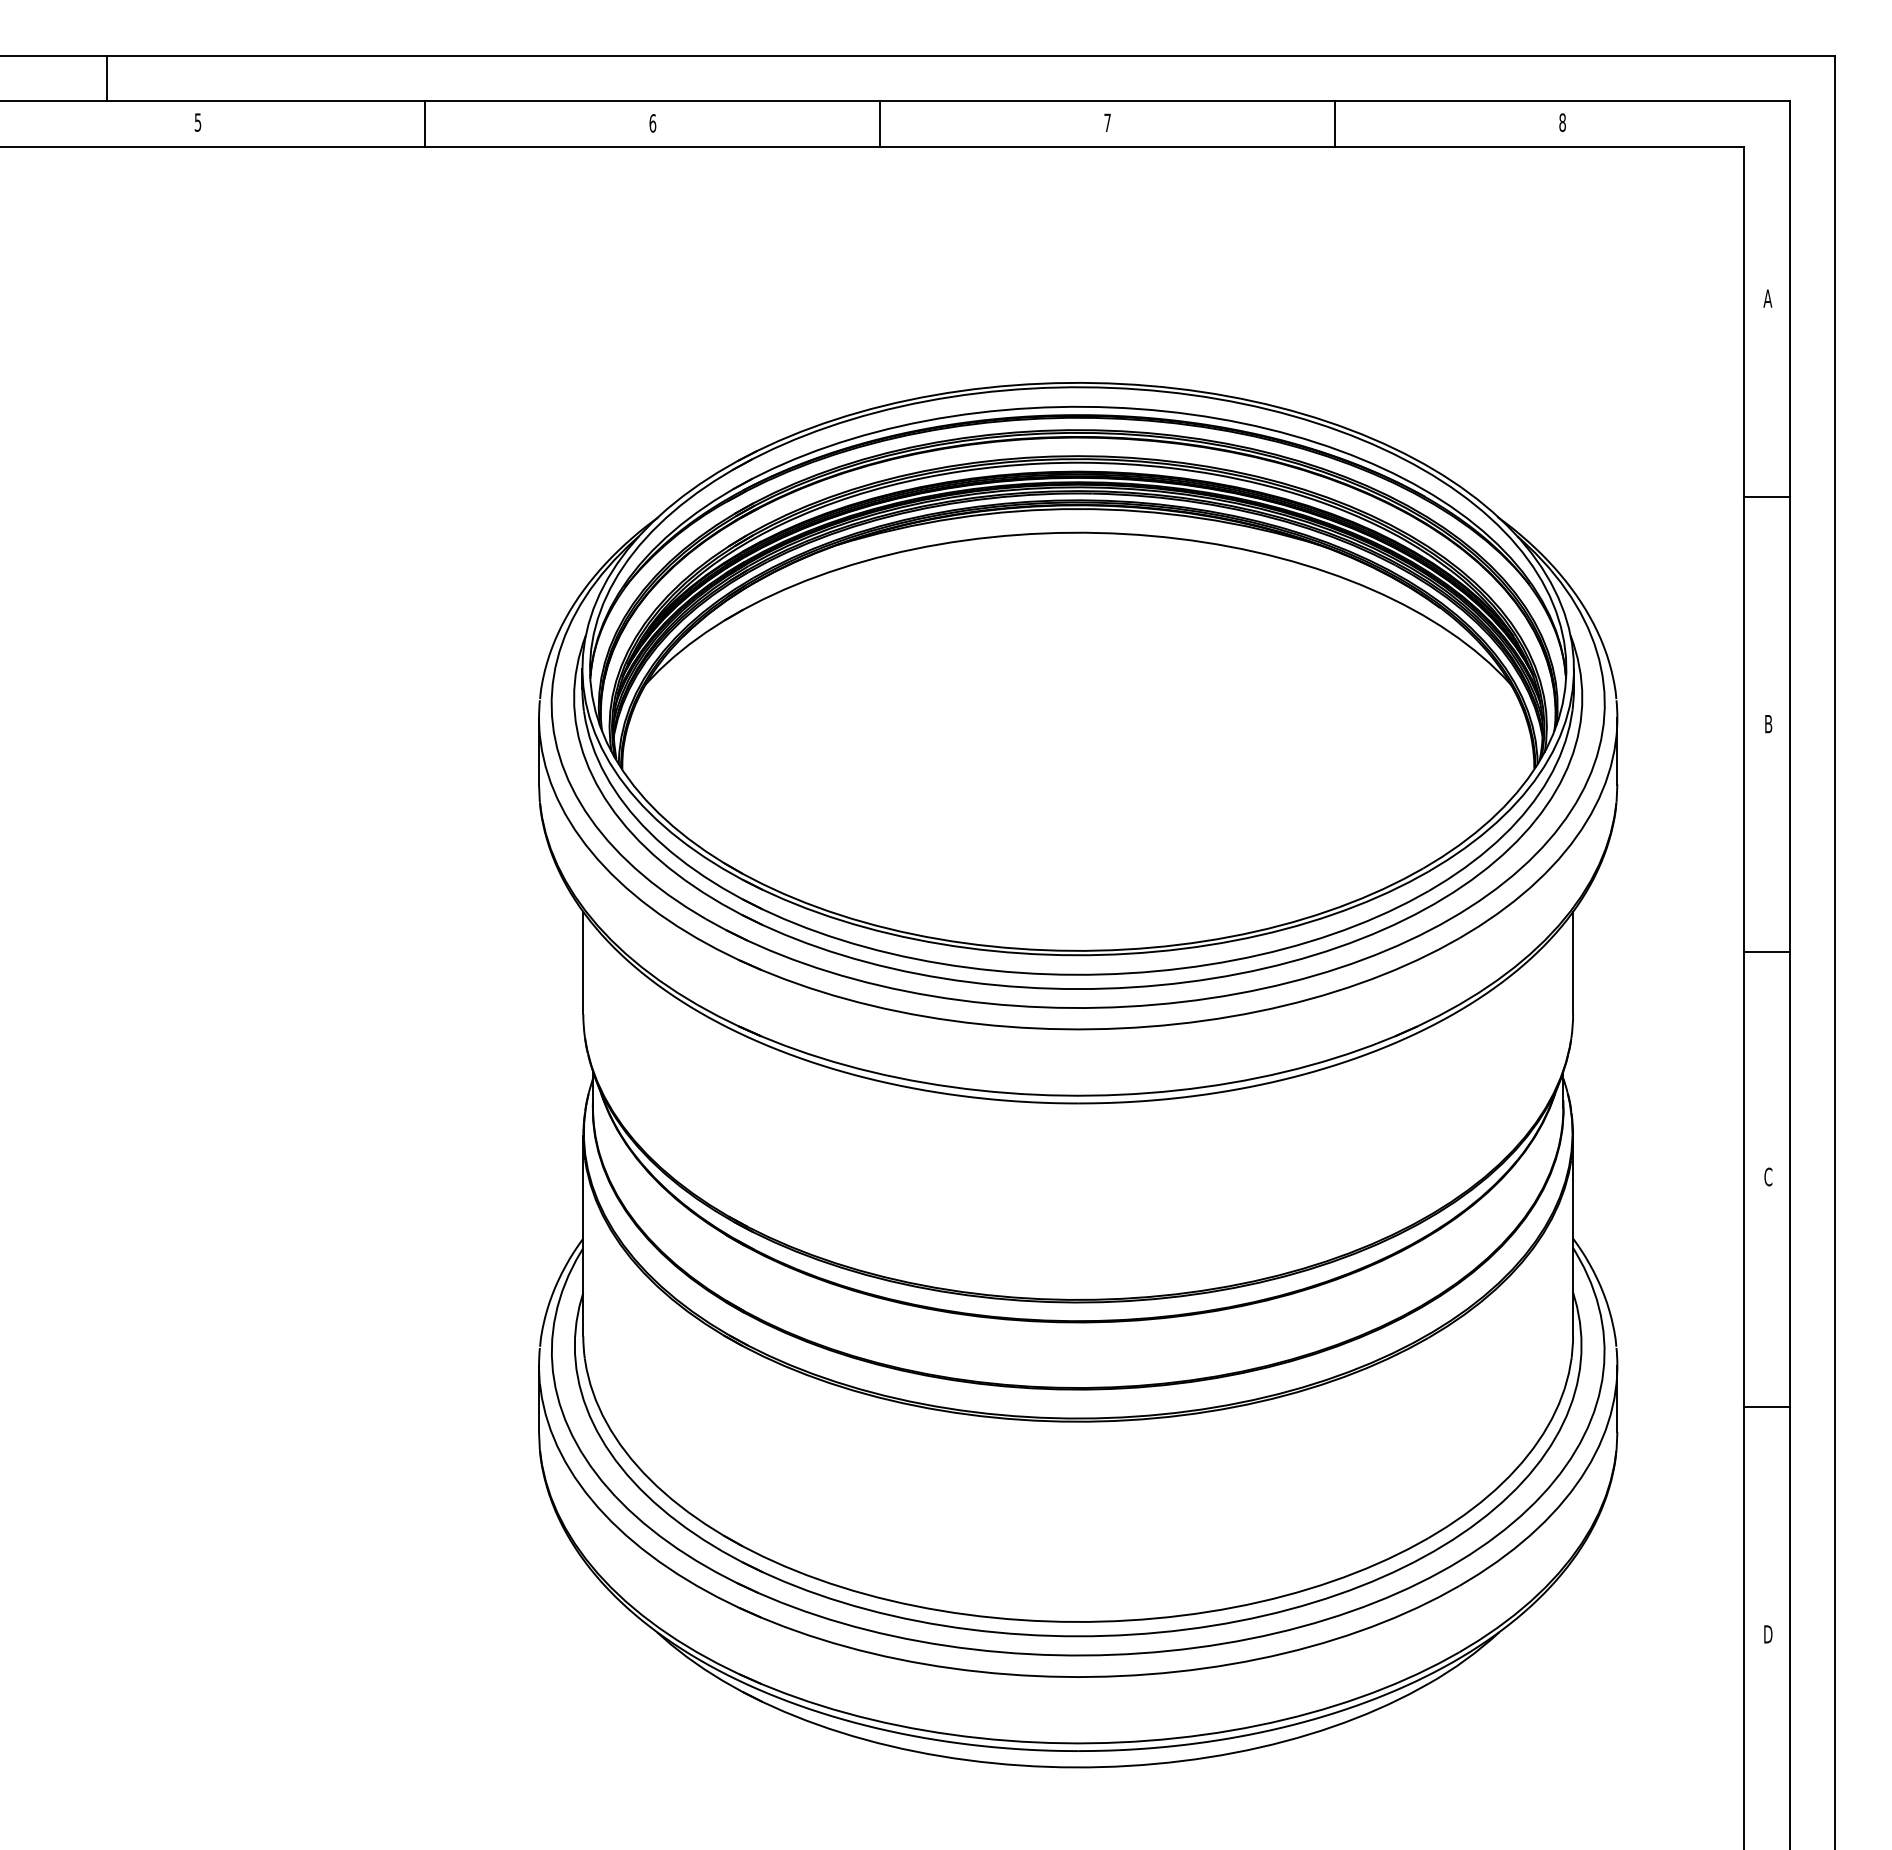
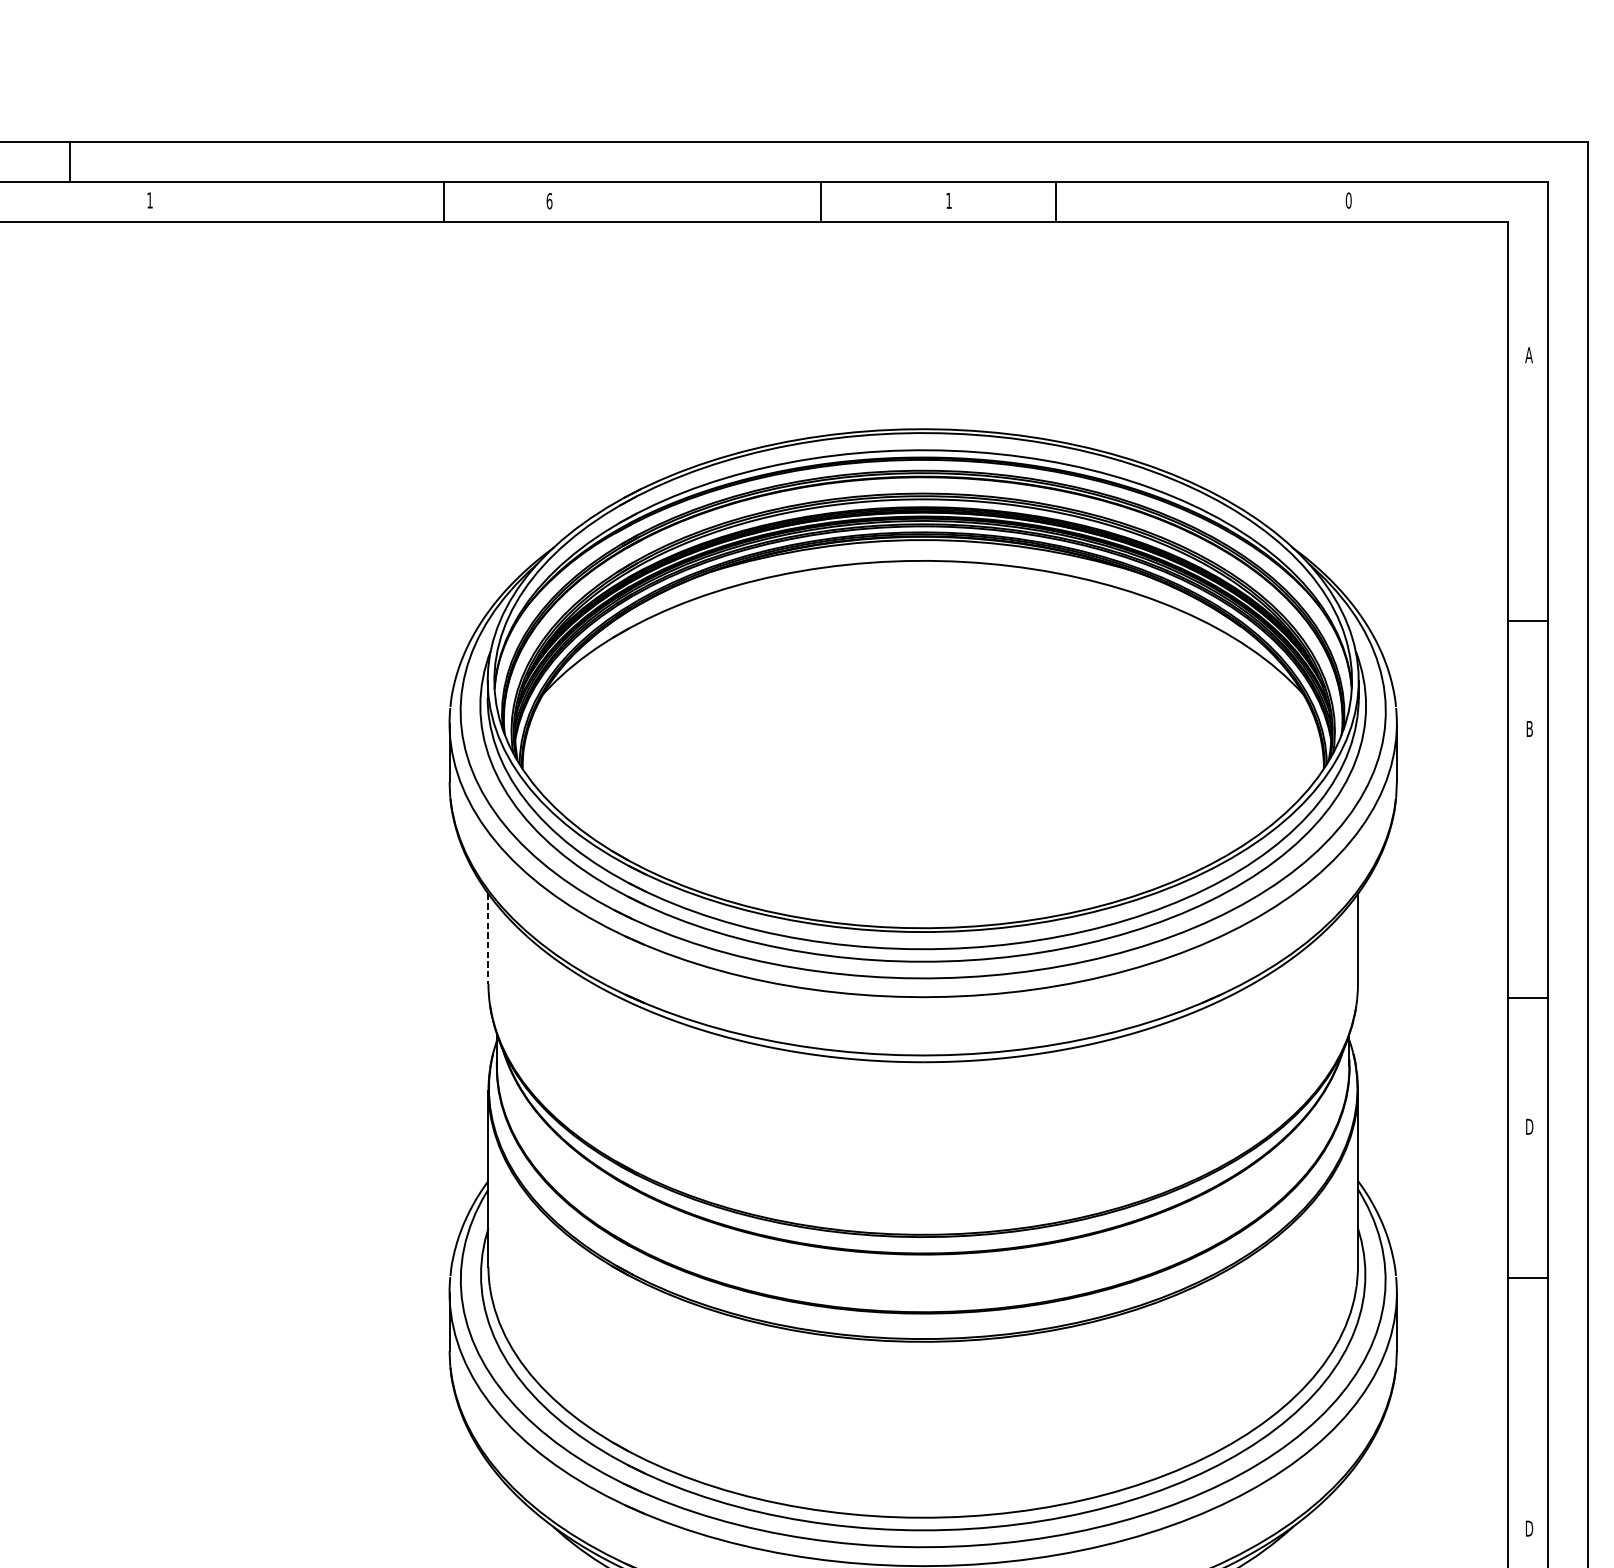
text: (197, 122) -> (149, 200), 5 -> 1
text: (1107, 122) -> (948, 200), 7 -> 1
text: (1562, 122) -> (1348, 200), 8 -> 0
line: (425, 123) -> (444, 201), moved
line: (880, 123) -> (821, 201), moved
line: (1334, 123) -> (1056, 201), moved
line: (1766, 496) -> (1527, 620), moved
line: (1766, 951) -> (1527, 998), moved
line: (583, 963) -> (488, 939), solid -> dashed
text: (1768, 1176) -> (1529, 1126), C -> D
line: (1766, 1406) -> (1527, 1278), moved

